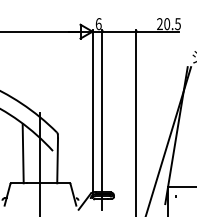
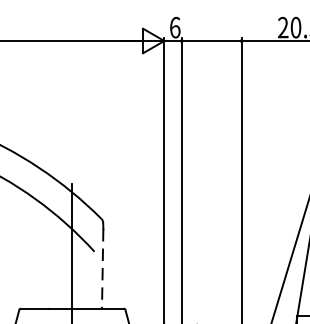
line: (22, 153) -> (40, 256), removed
line: (57, 160) -> (102, 268), solid -> dashed

